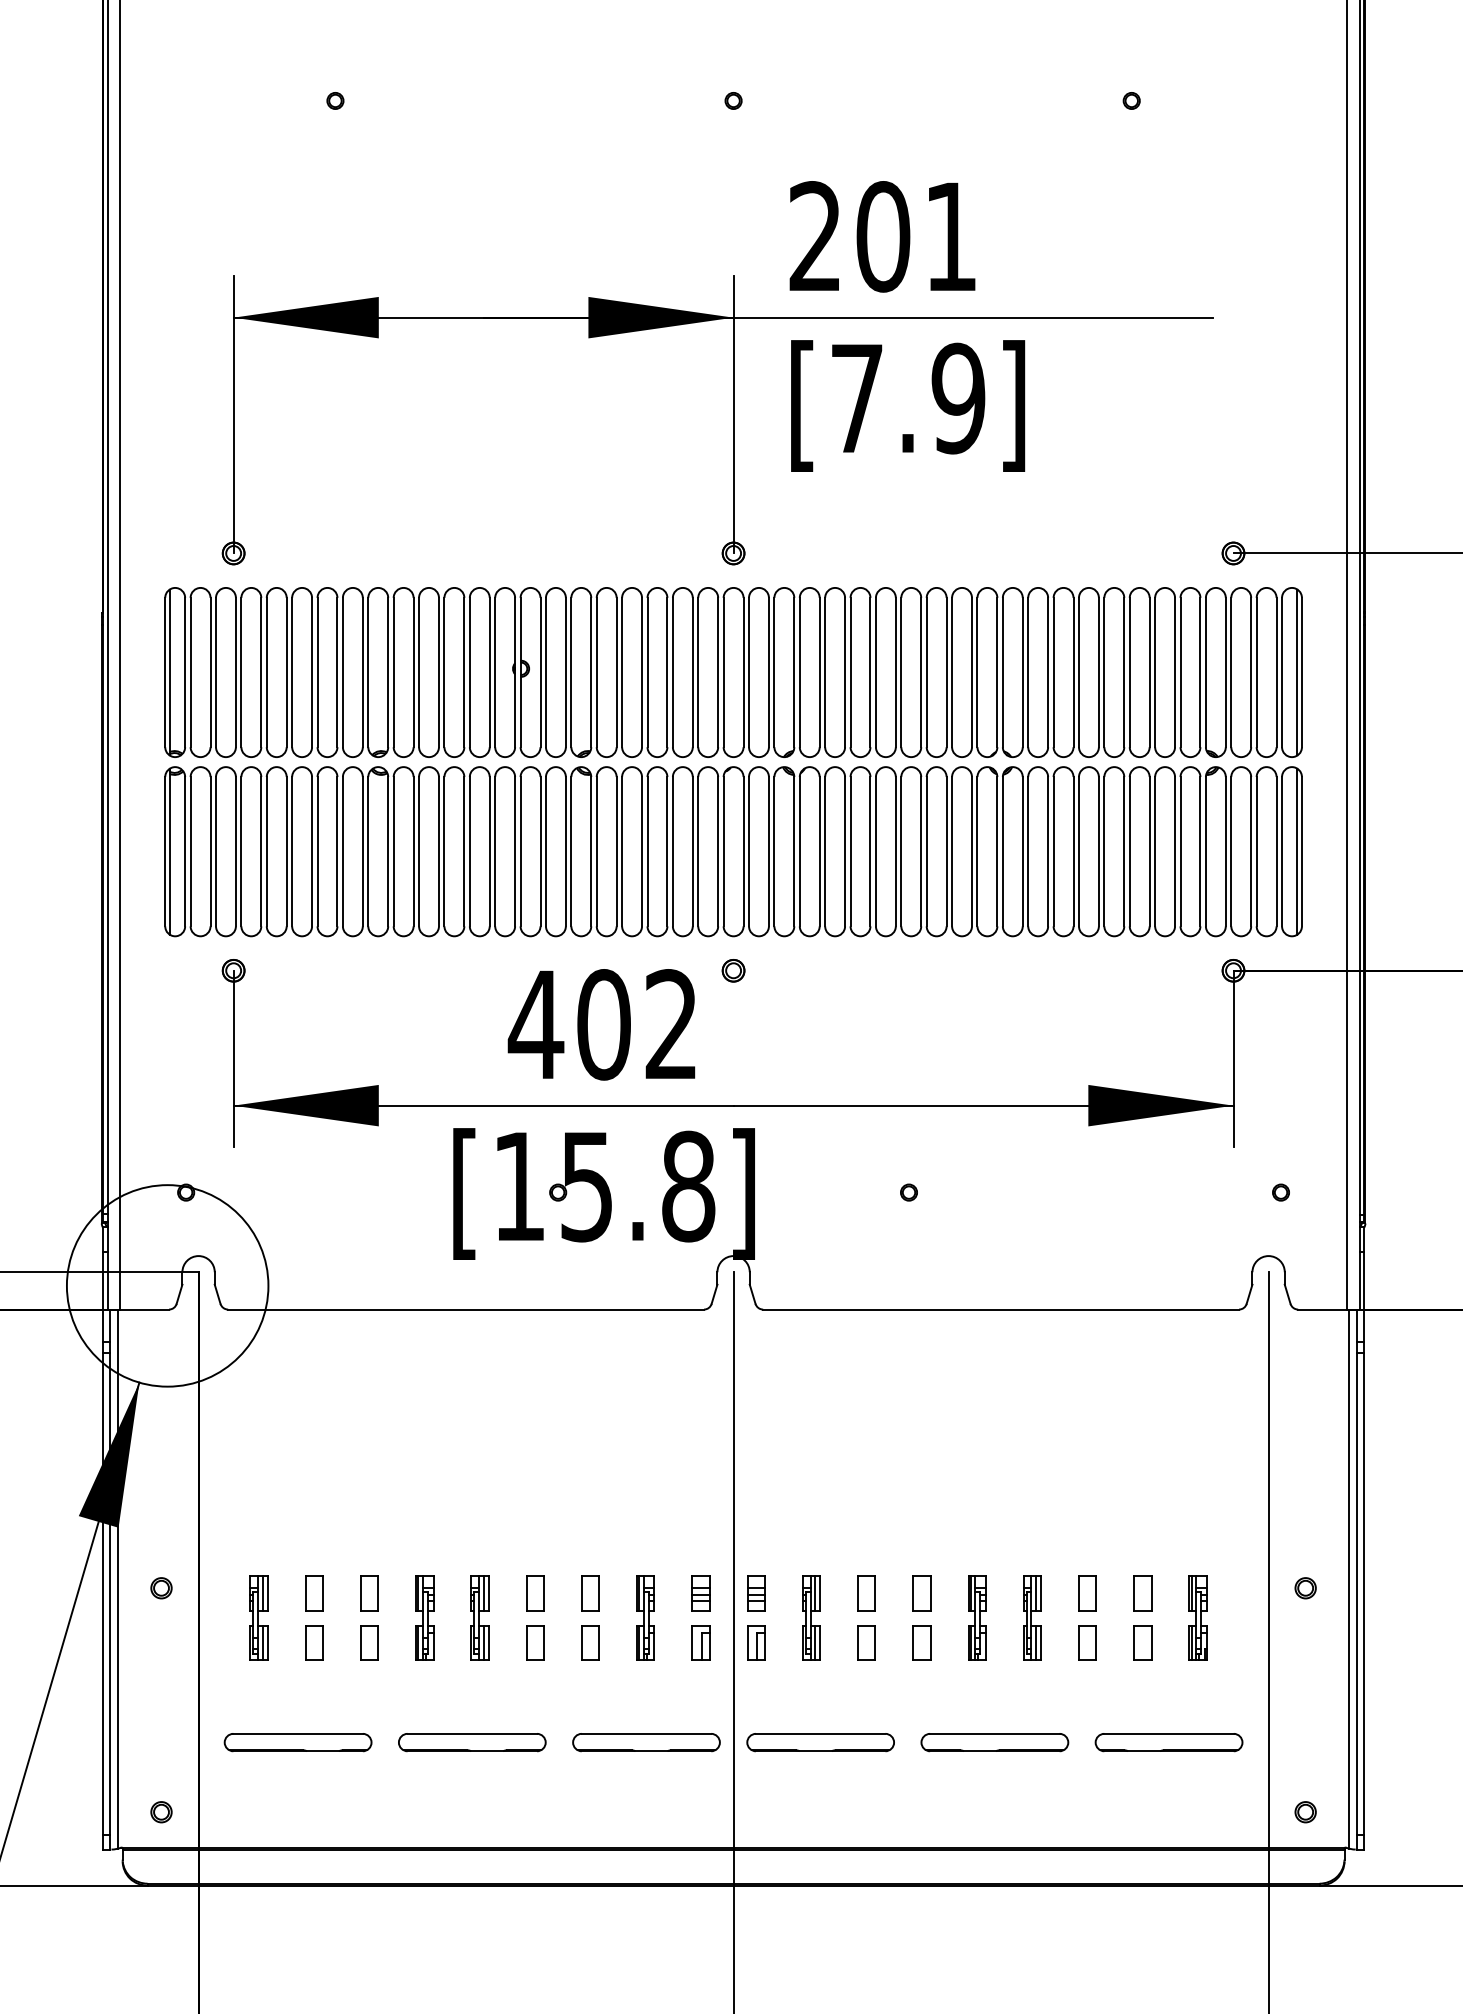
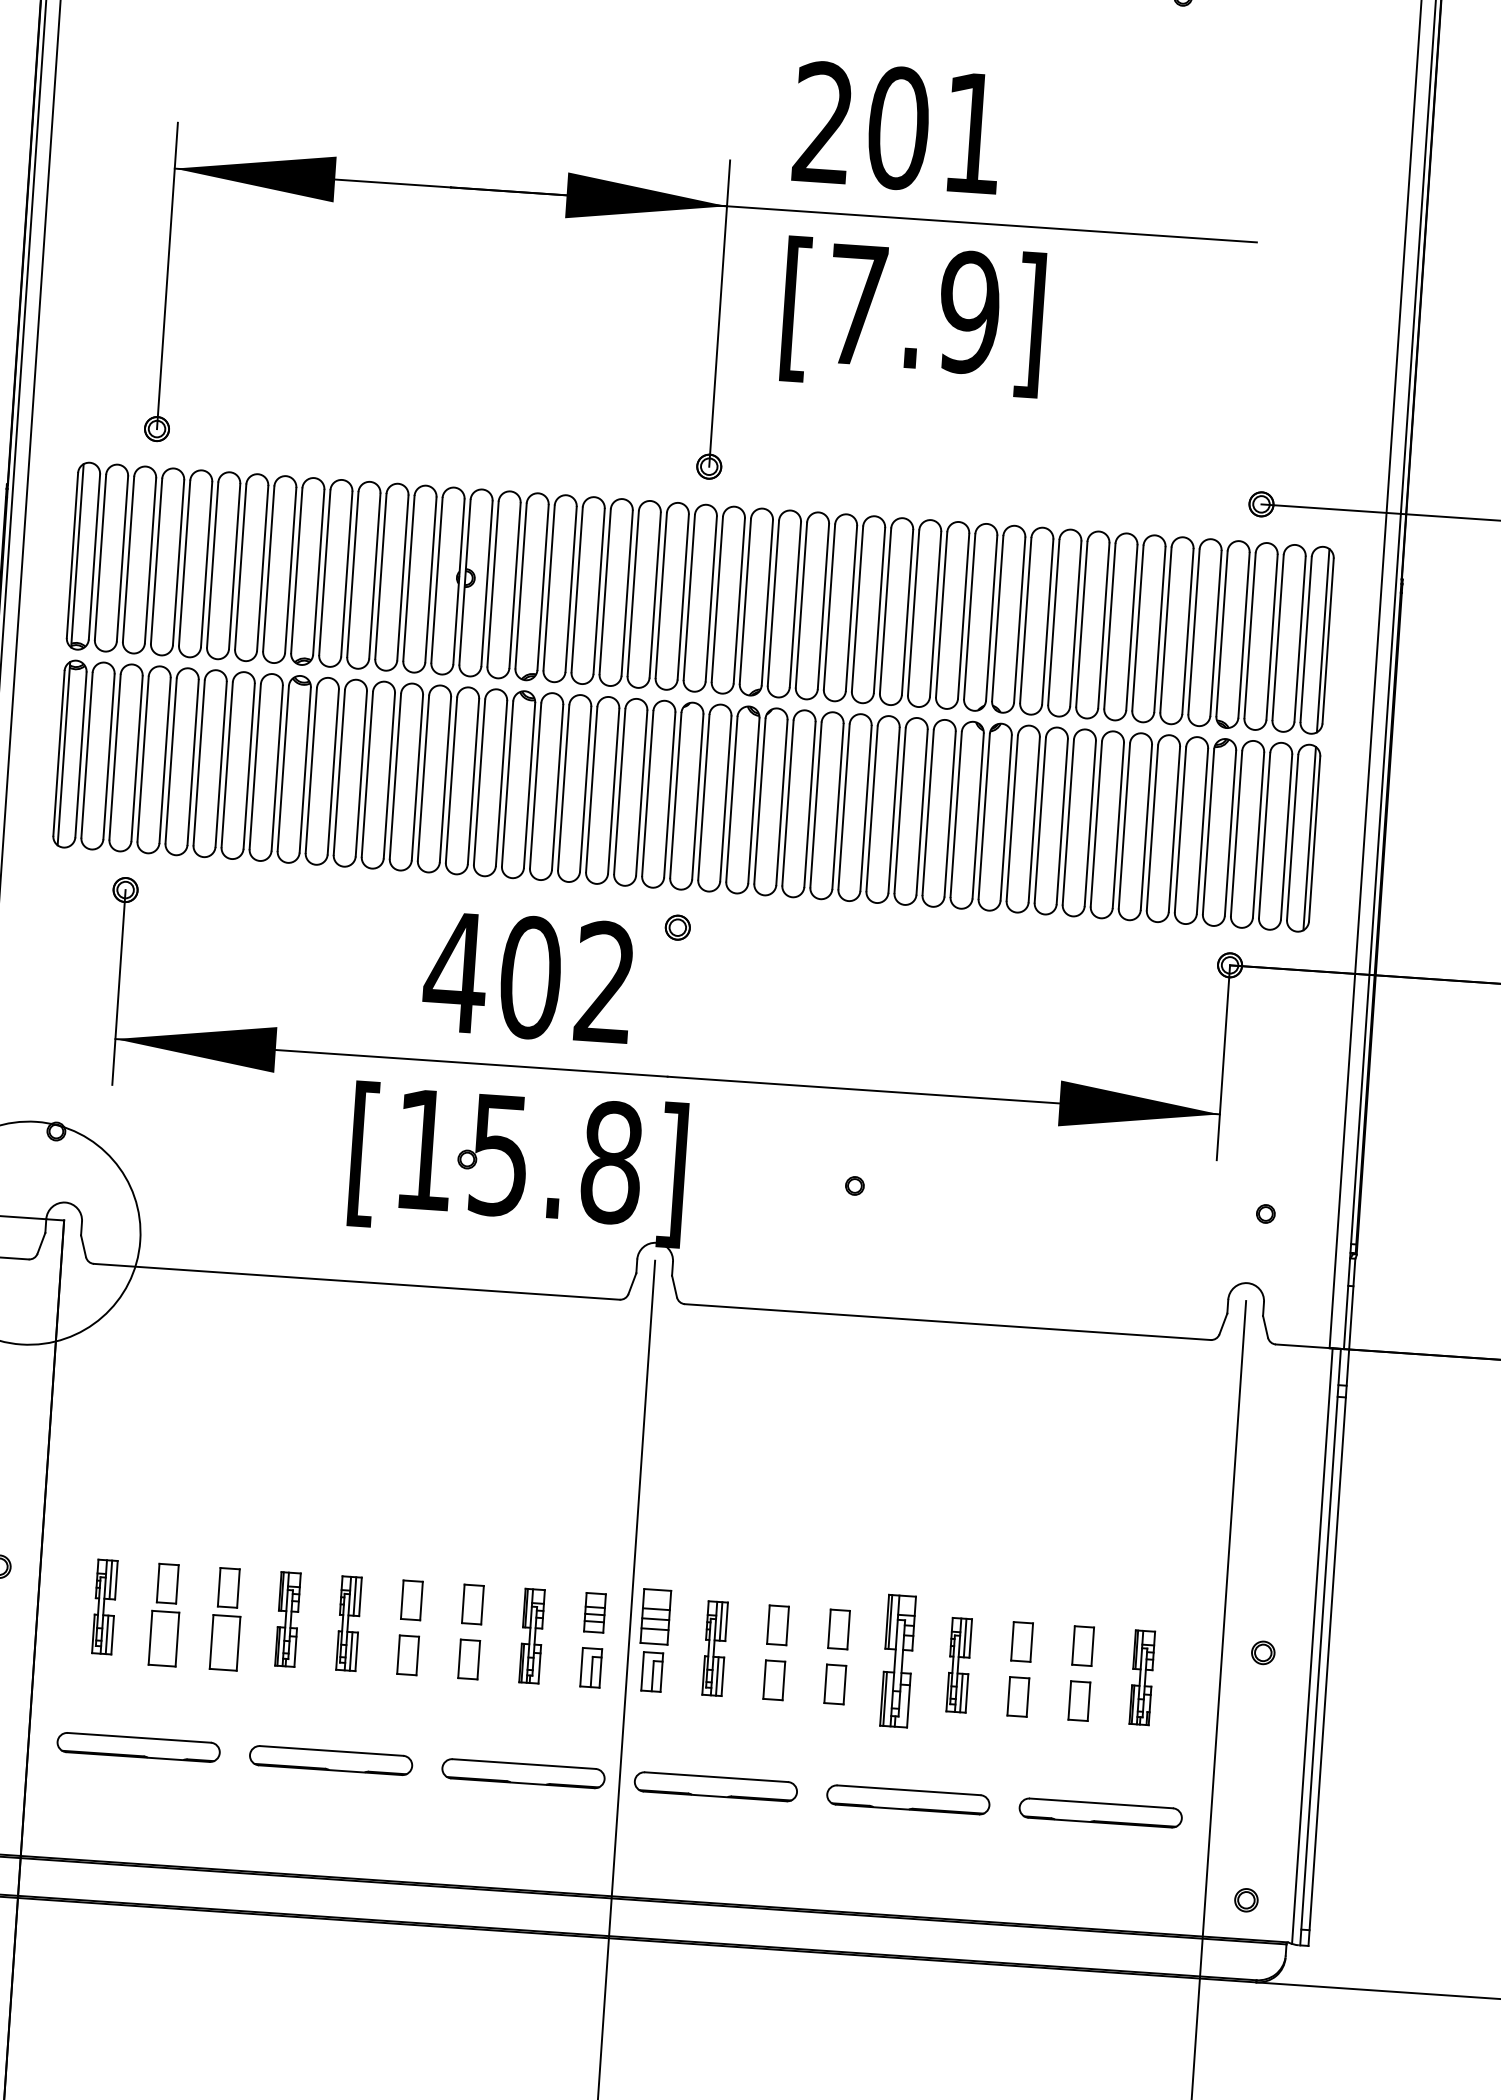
part: (756, 1593) -> (656, 1617), size x1.4
part: (977, 1617) -> (898, 1660), size x1.4
part: (314, 1642) -> (164, 1638), size x1.4
part: (369, 1642) -> (225, 1642), size x1.4

